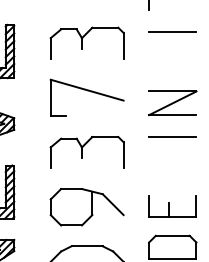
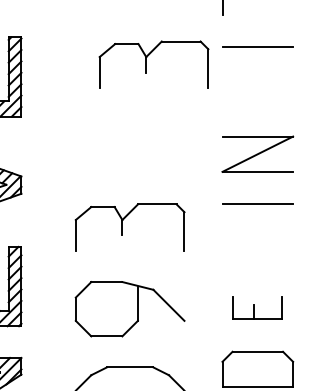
part: (86, 42) -> (153, 63), moved
part: (87, 91) -> (130, 136), removed
part: (172, 206) -> (257, 308), size x0.7

